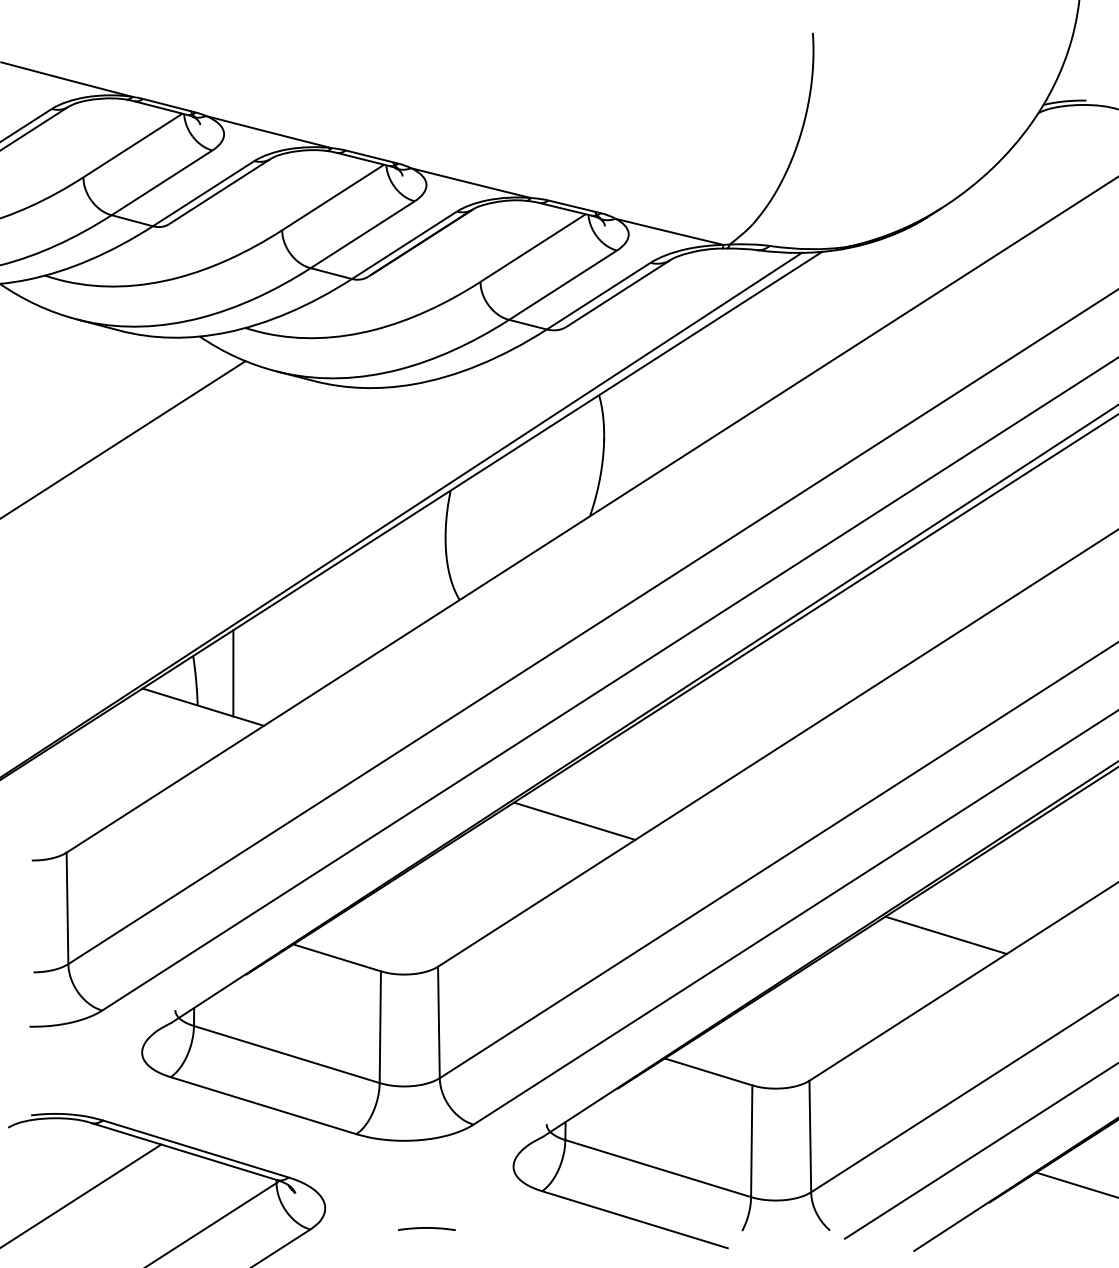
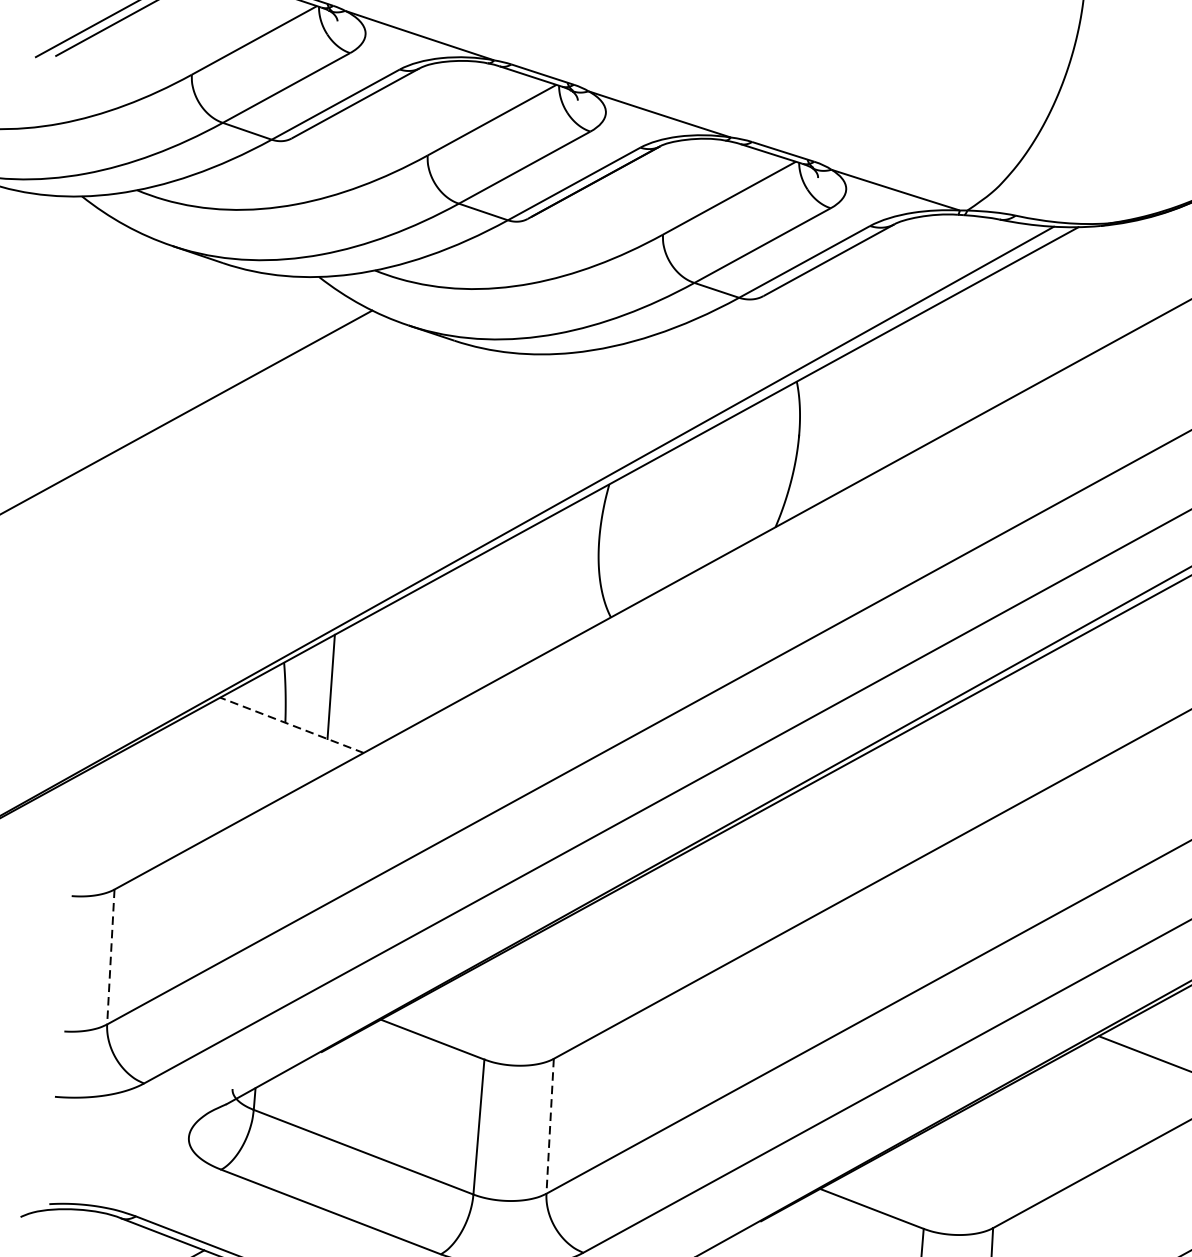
line: (202, 707) -> (290, 725), solid -> dashed
line: (574, 820) -> (731, 893), removed
line: (67, 908) -> (110, 957), solid -> dashed
line: (438, 1022) -> (549, 1126), solid -> dashed

